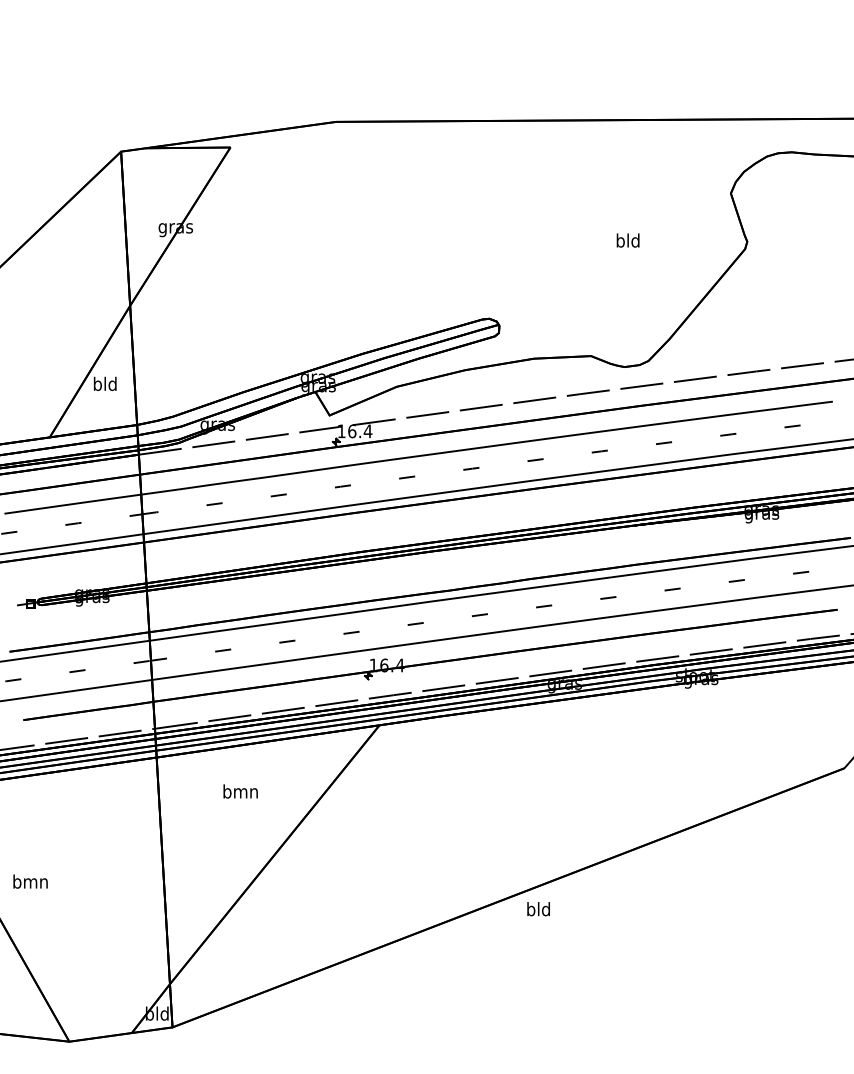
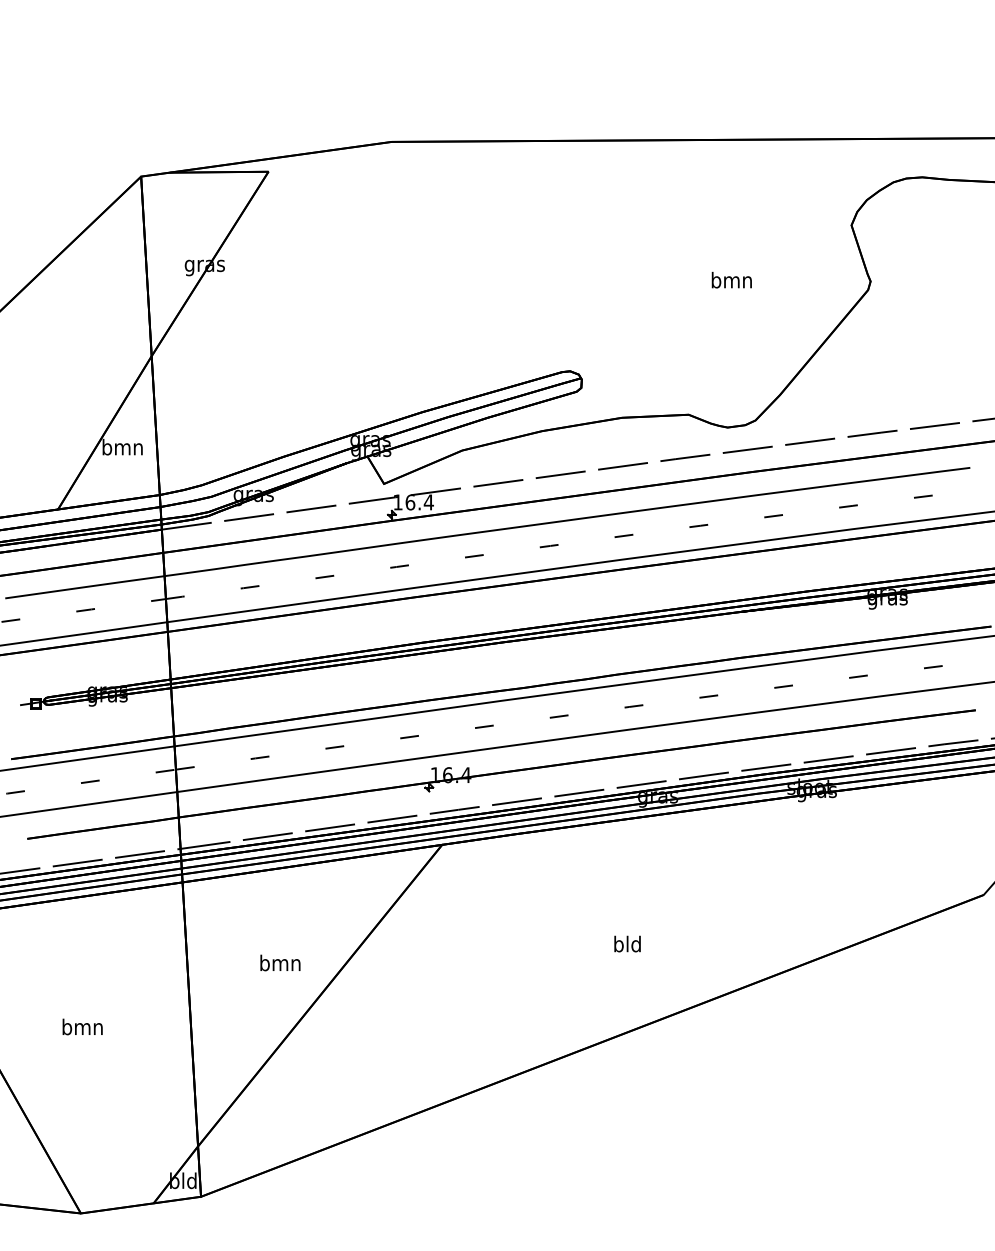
text: (627, 239) -> (731, 279), bld -> bmn
text: (105, 383) -> (122, 446), bld -> bmn
text: (240, 791) -> (280, 962), moved
text: (30, 881) -> (82, 1026), moved
text: (538, 908) -> (627, 943), moved

